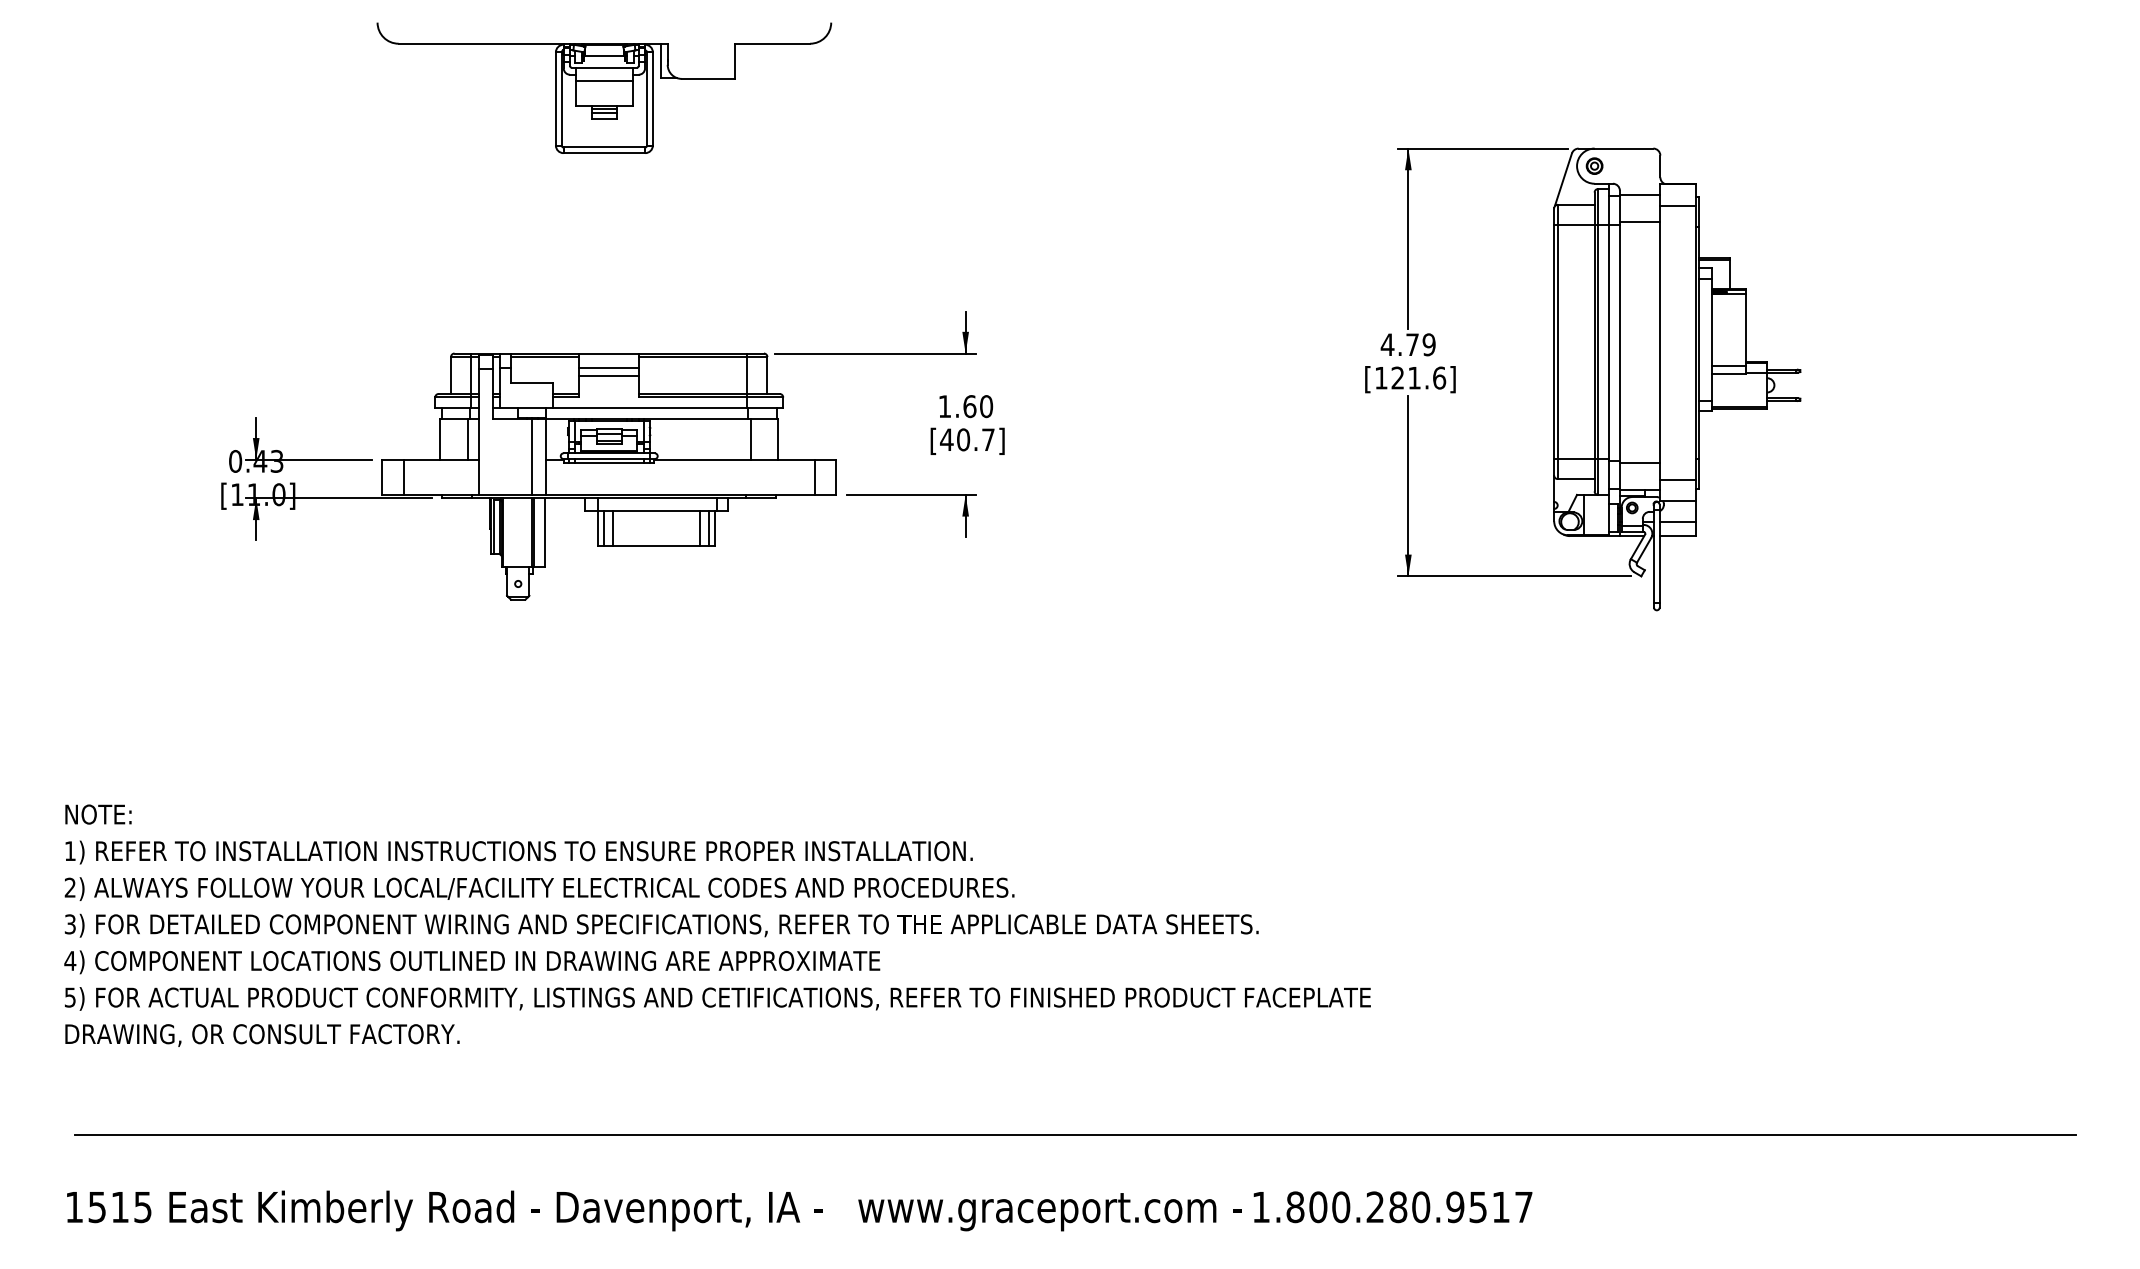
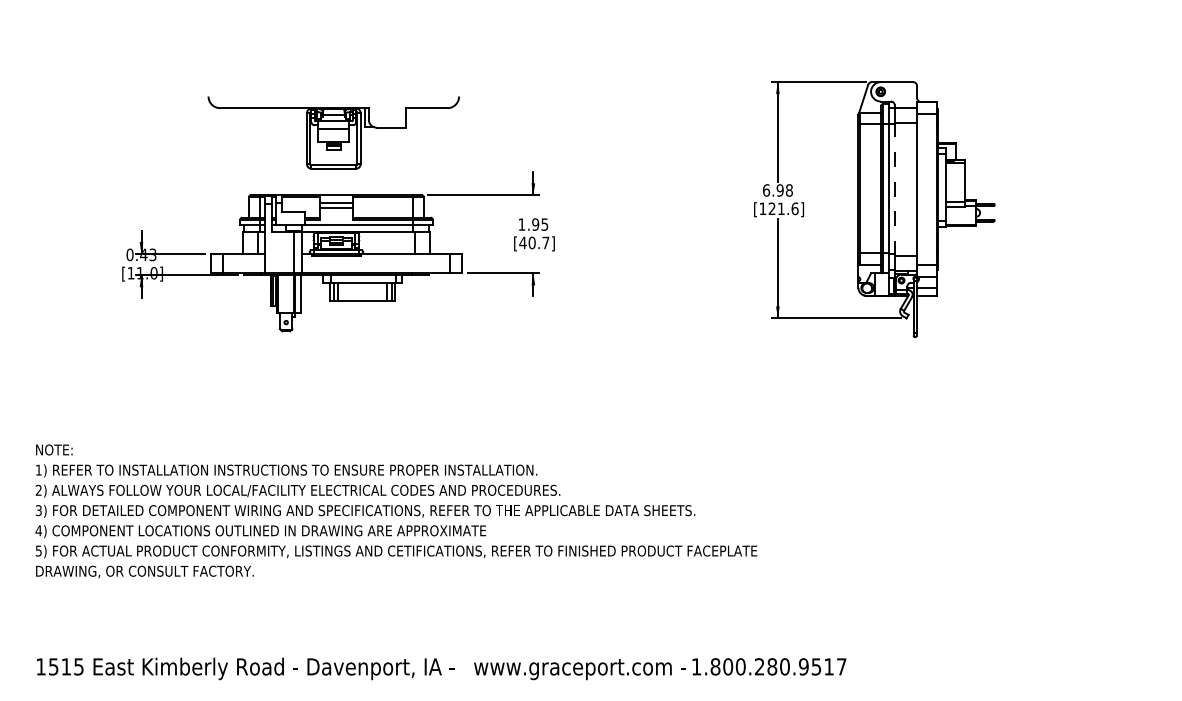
part: (603, 87) -> (333, 132), moved
line: (1619, 341) -> (894, 188), solid -> dashed
text: (1407, 344) -> (777, 190), 4.79 -> 6.98
text: (978, 406) -> (540, 224), 1.60 -> 1.95
line: (1074, 1134) -> (593, 626), removed

